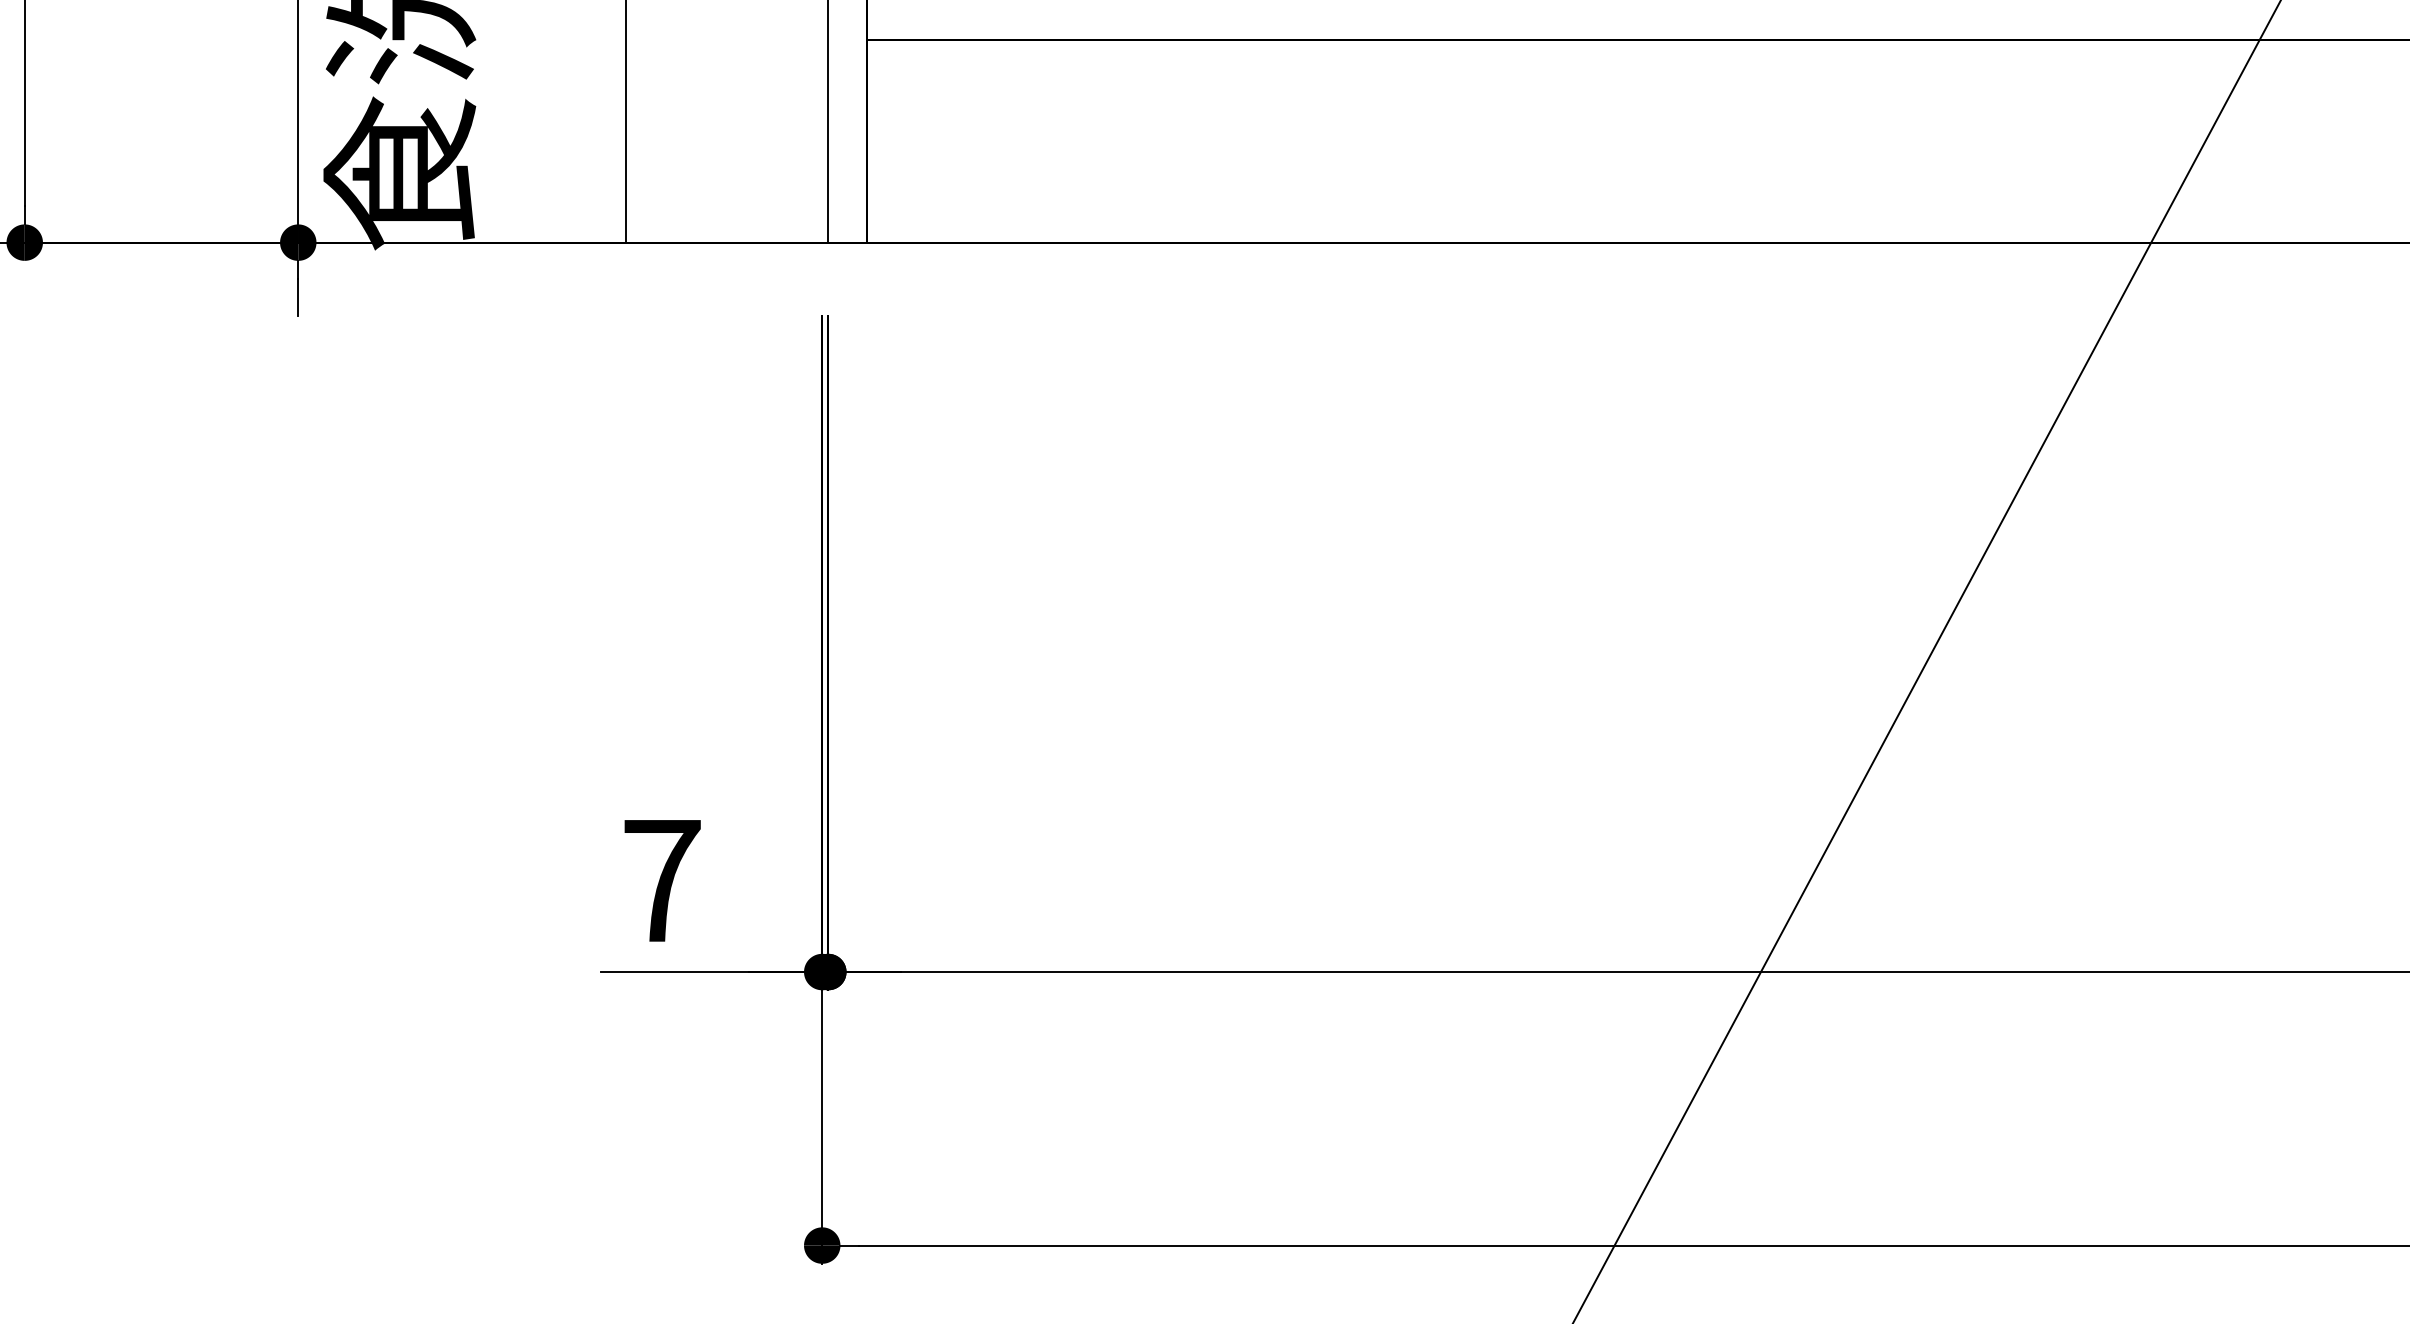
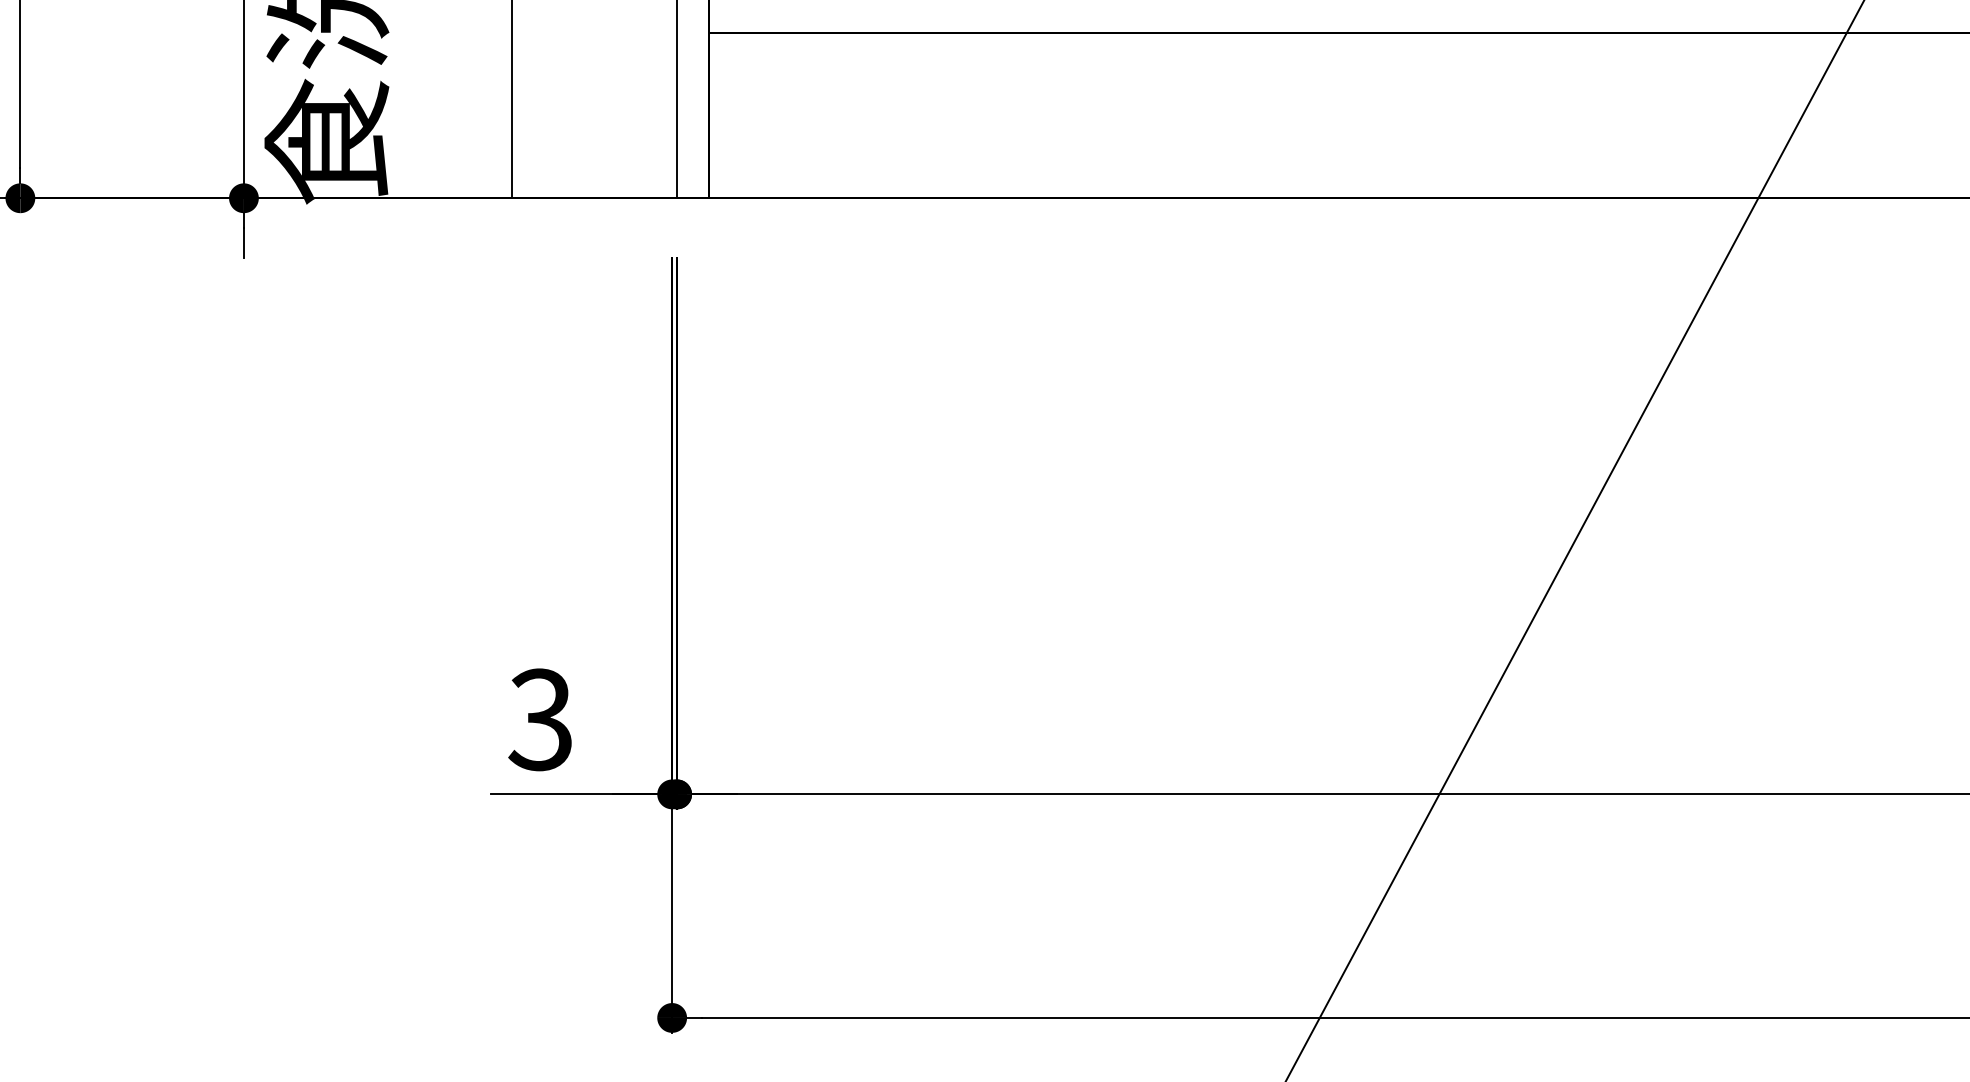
text: (660, 880) -> (539, 719), 7 -> 3

